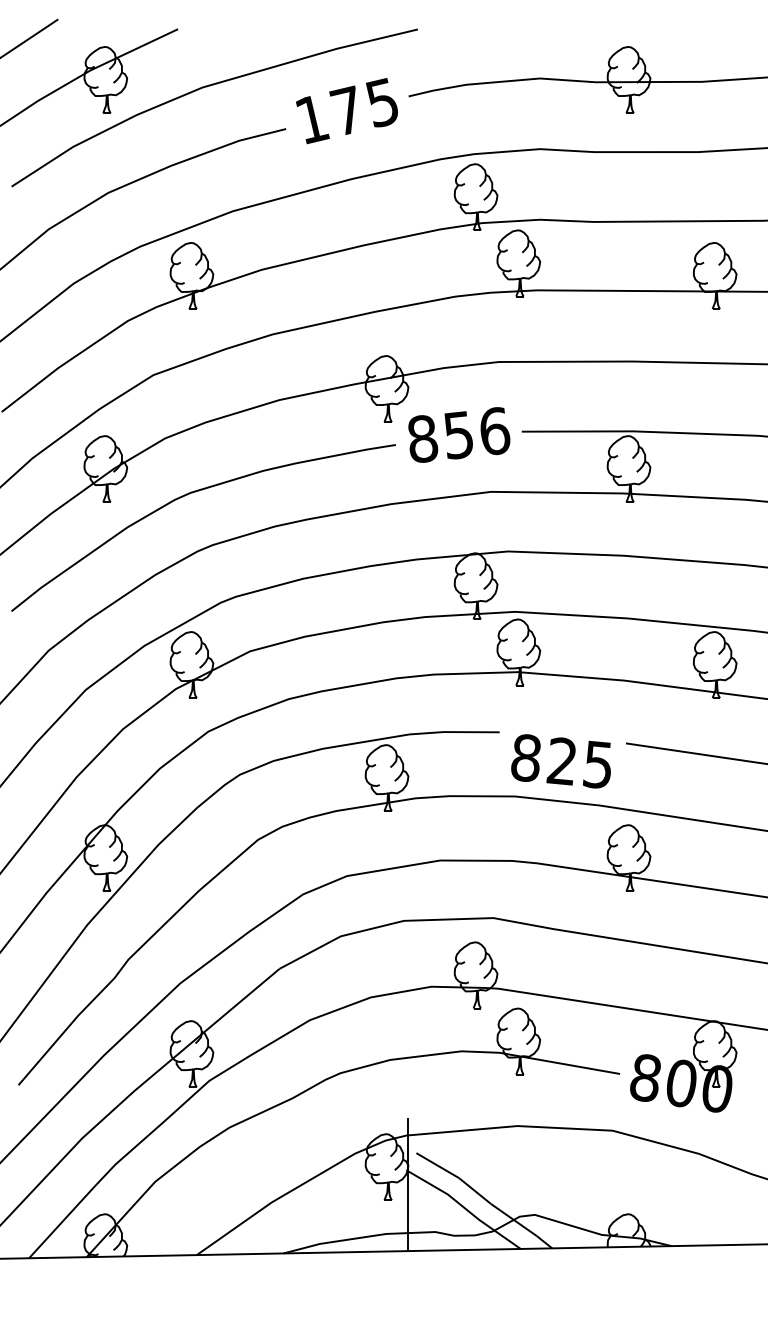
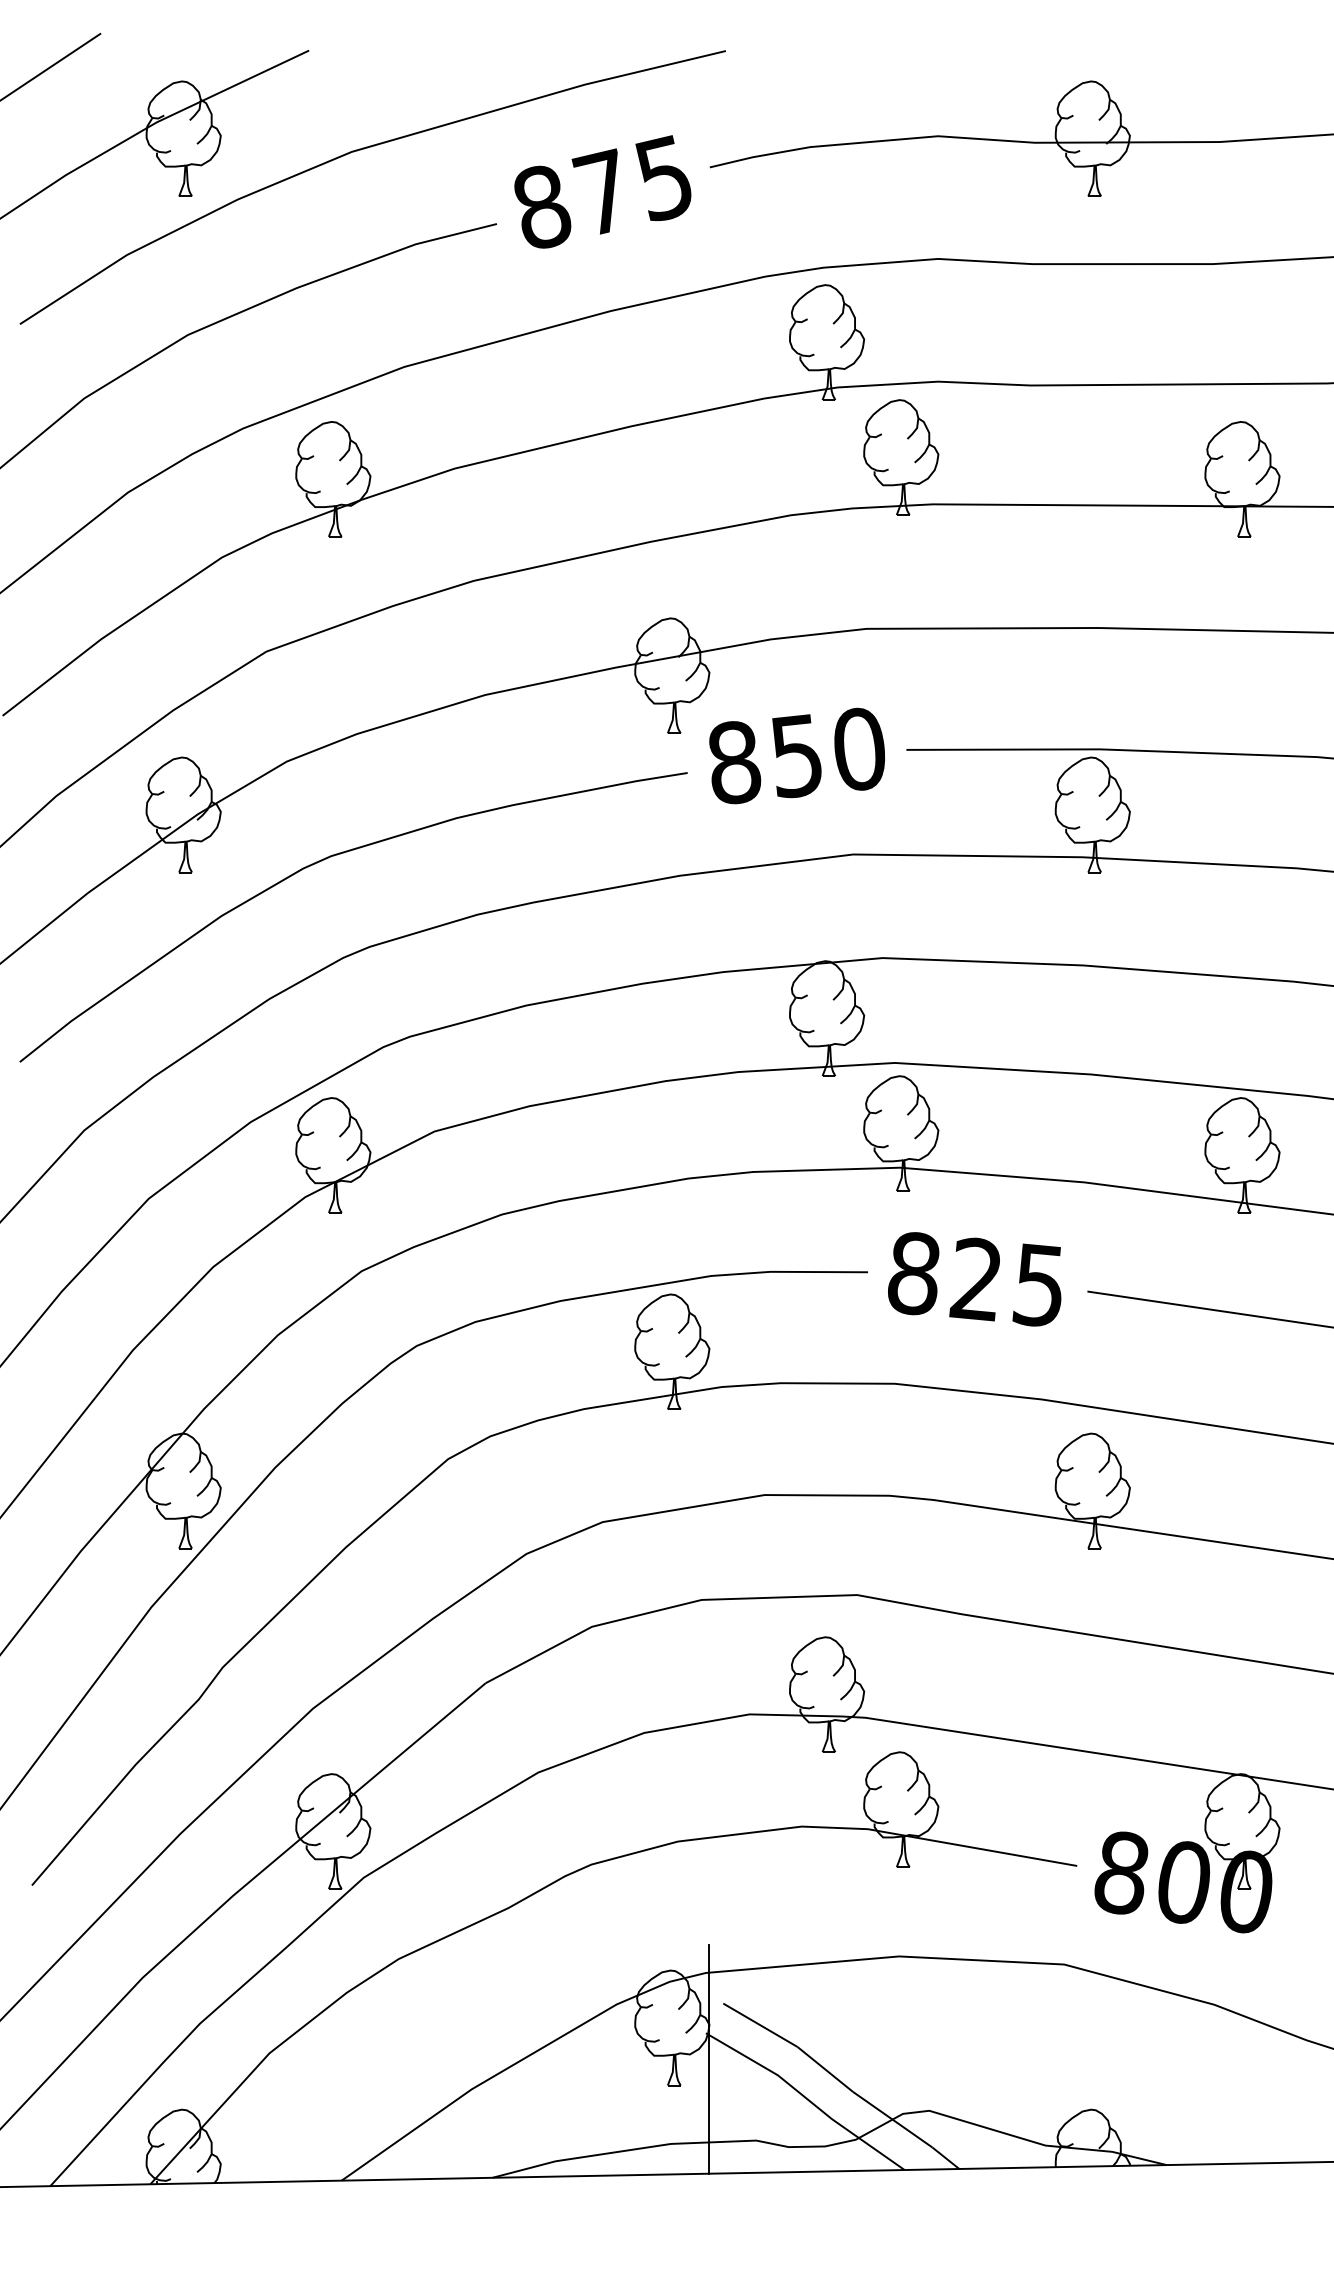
text: (312, 119) -> (542, 207), 175 -> 875
text: (495, 431) -> (860, 749), 856 -> 850
text: (560, 761) -> (973, 1279), moved

